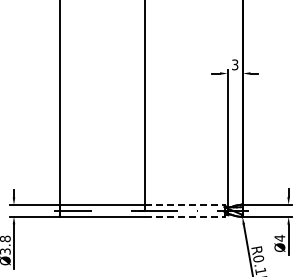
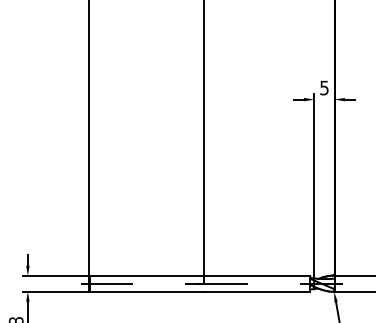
text: (235, 64) -> (324, 87), 3 -> 5
line: (184, 205) -> (256, 276), dashed -> solid
line: (184, 216) -> (256, 291), dashed -> solid

